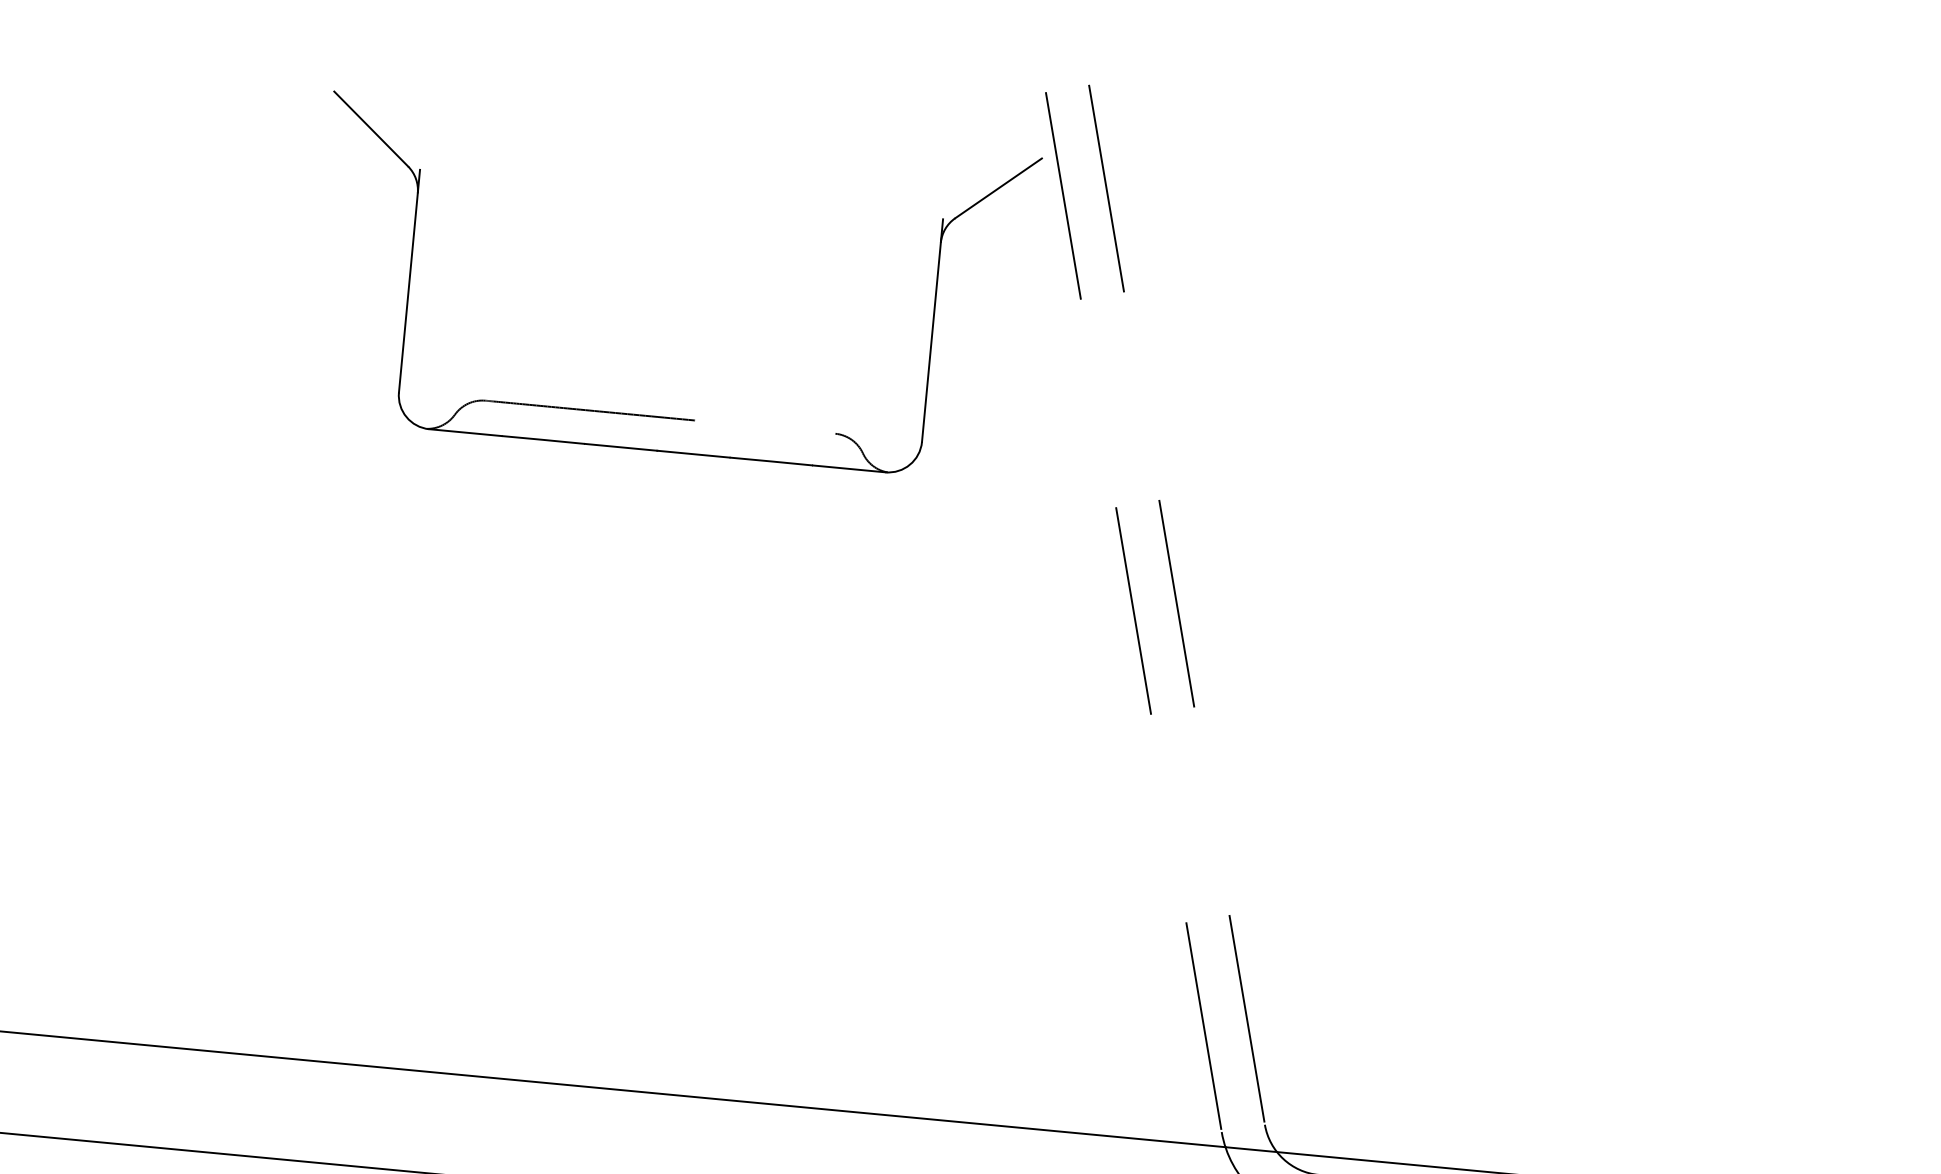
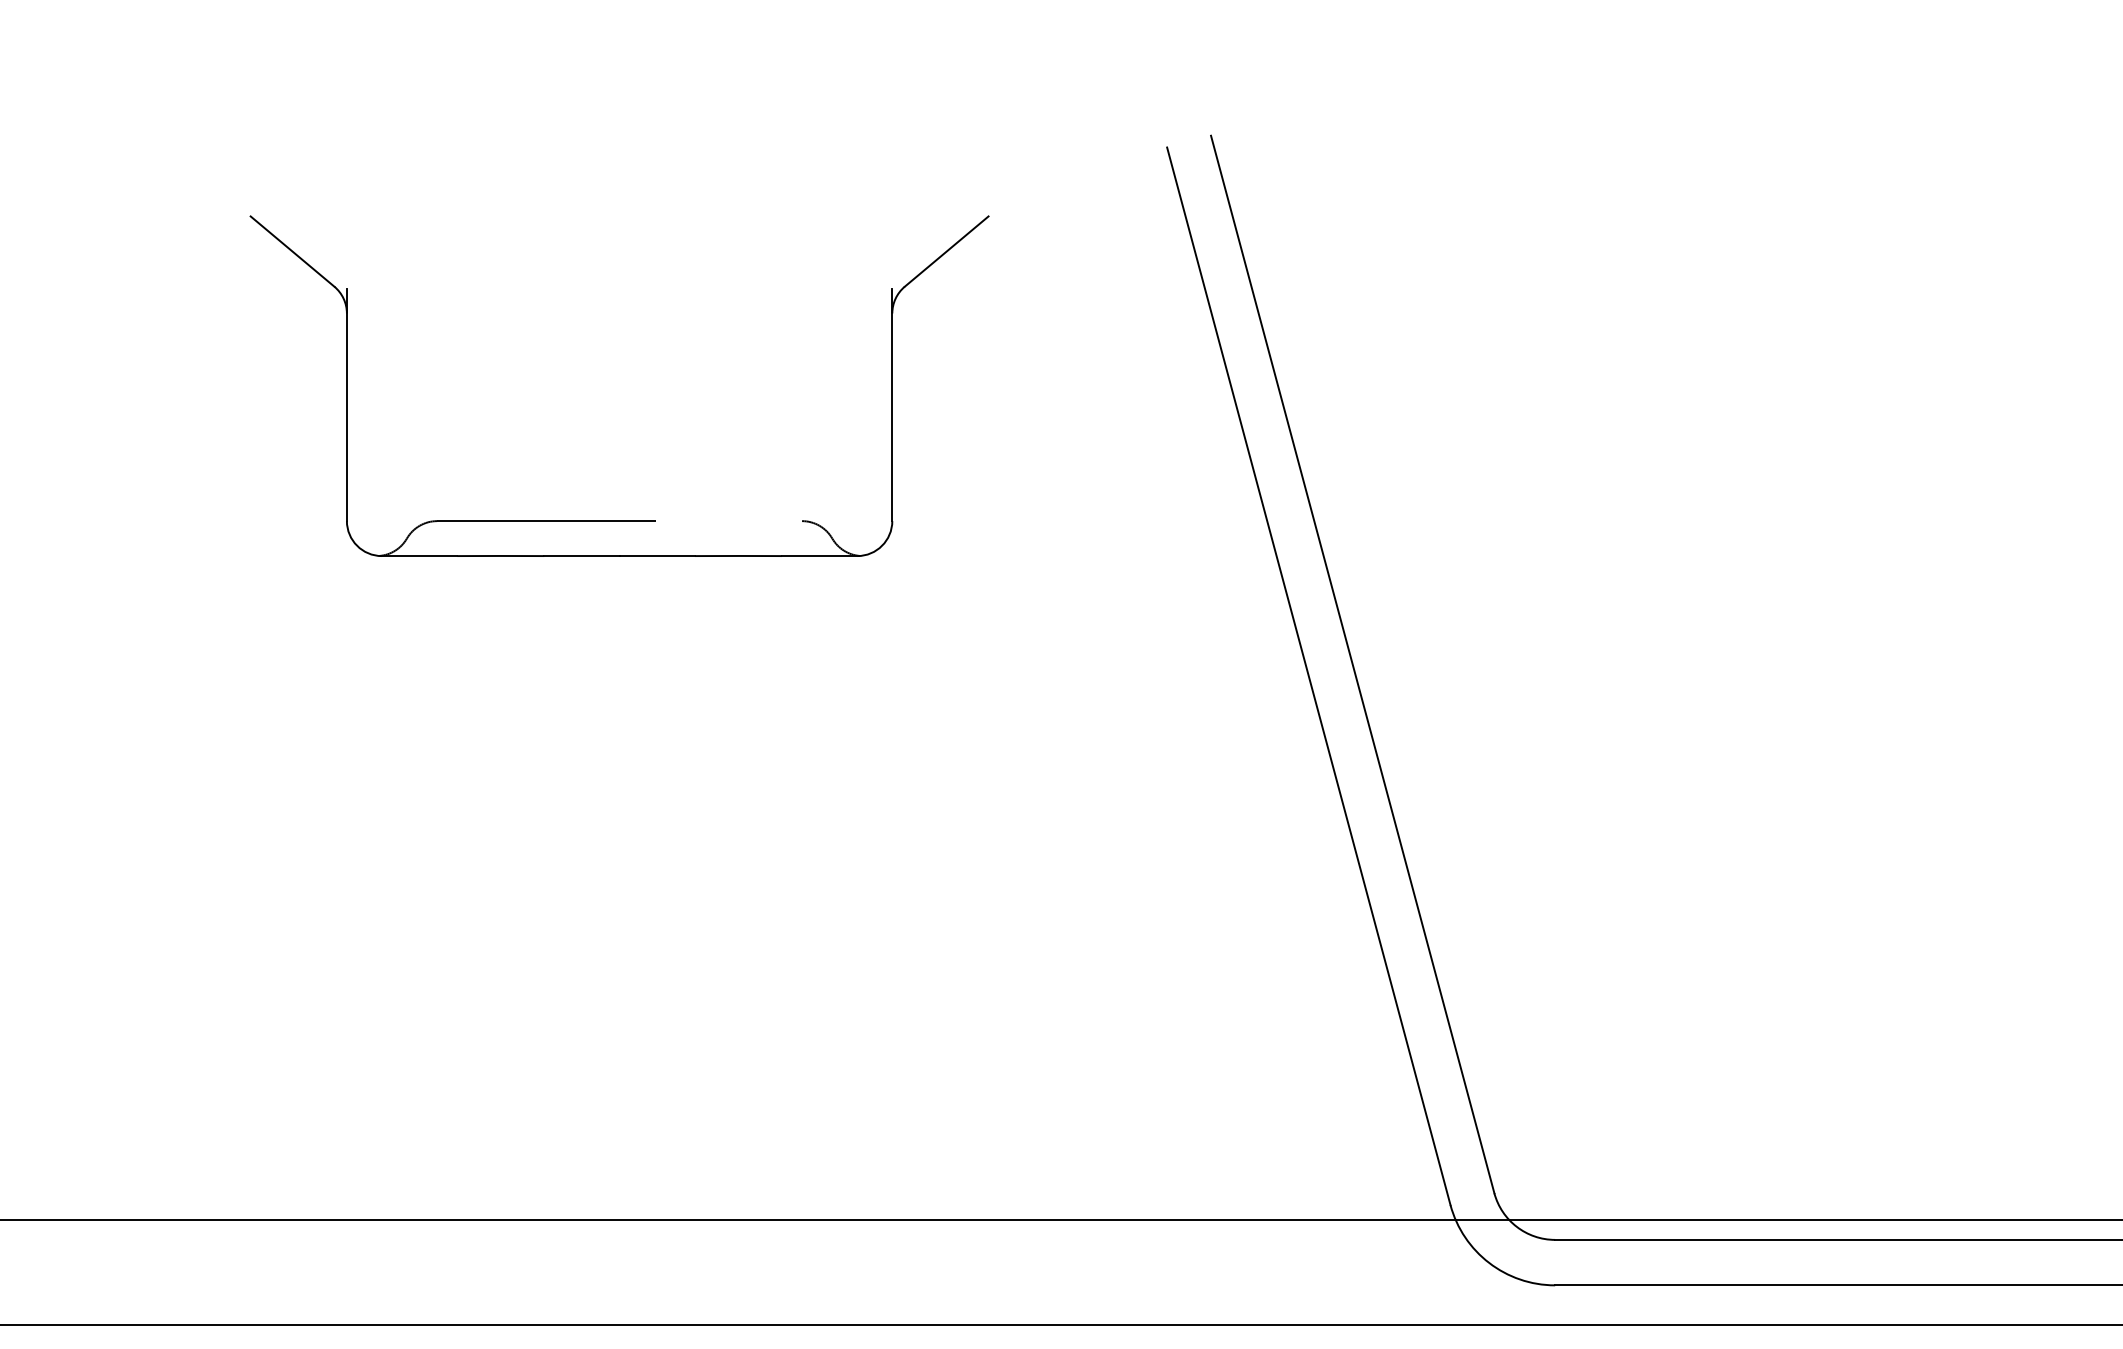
part: (660, 416) -> (619, 520), moved
line: (1176, 604) -> (1352, 664), dashed -> solid
line: (1133, 612) -> (1308, 676), dashed -> solid

